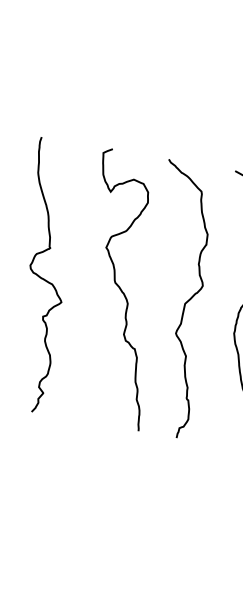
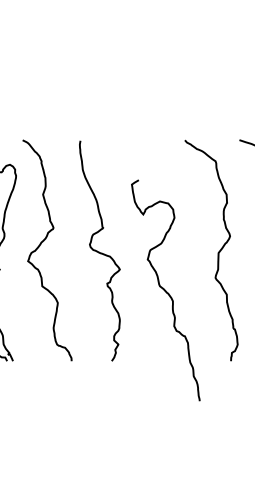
curve: (121, 289) -> (165, 290), moved

